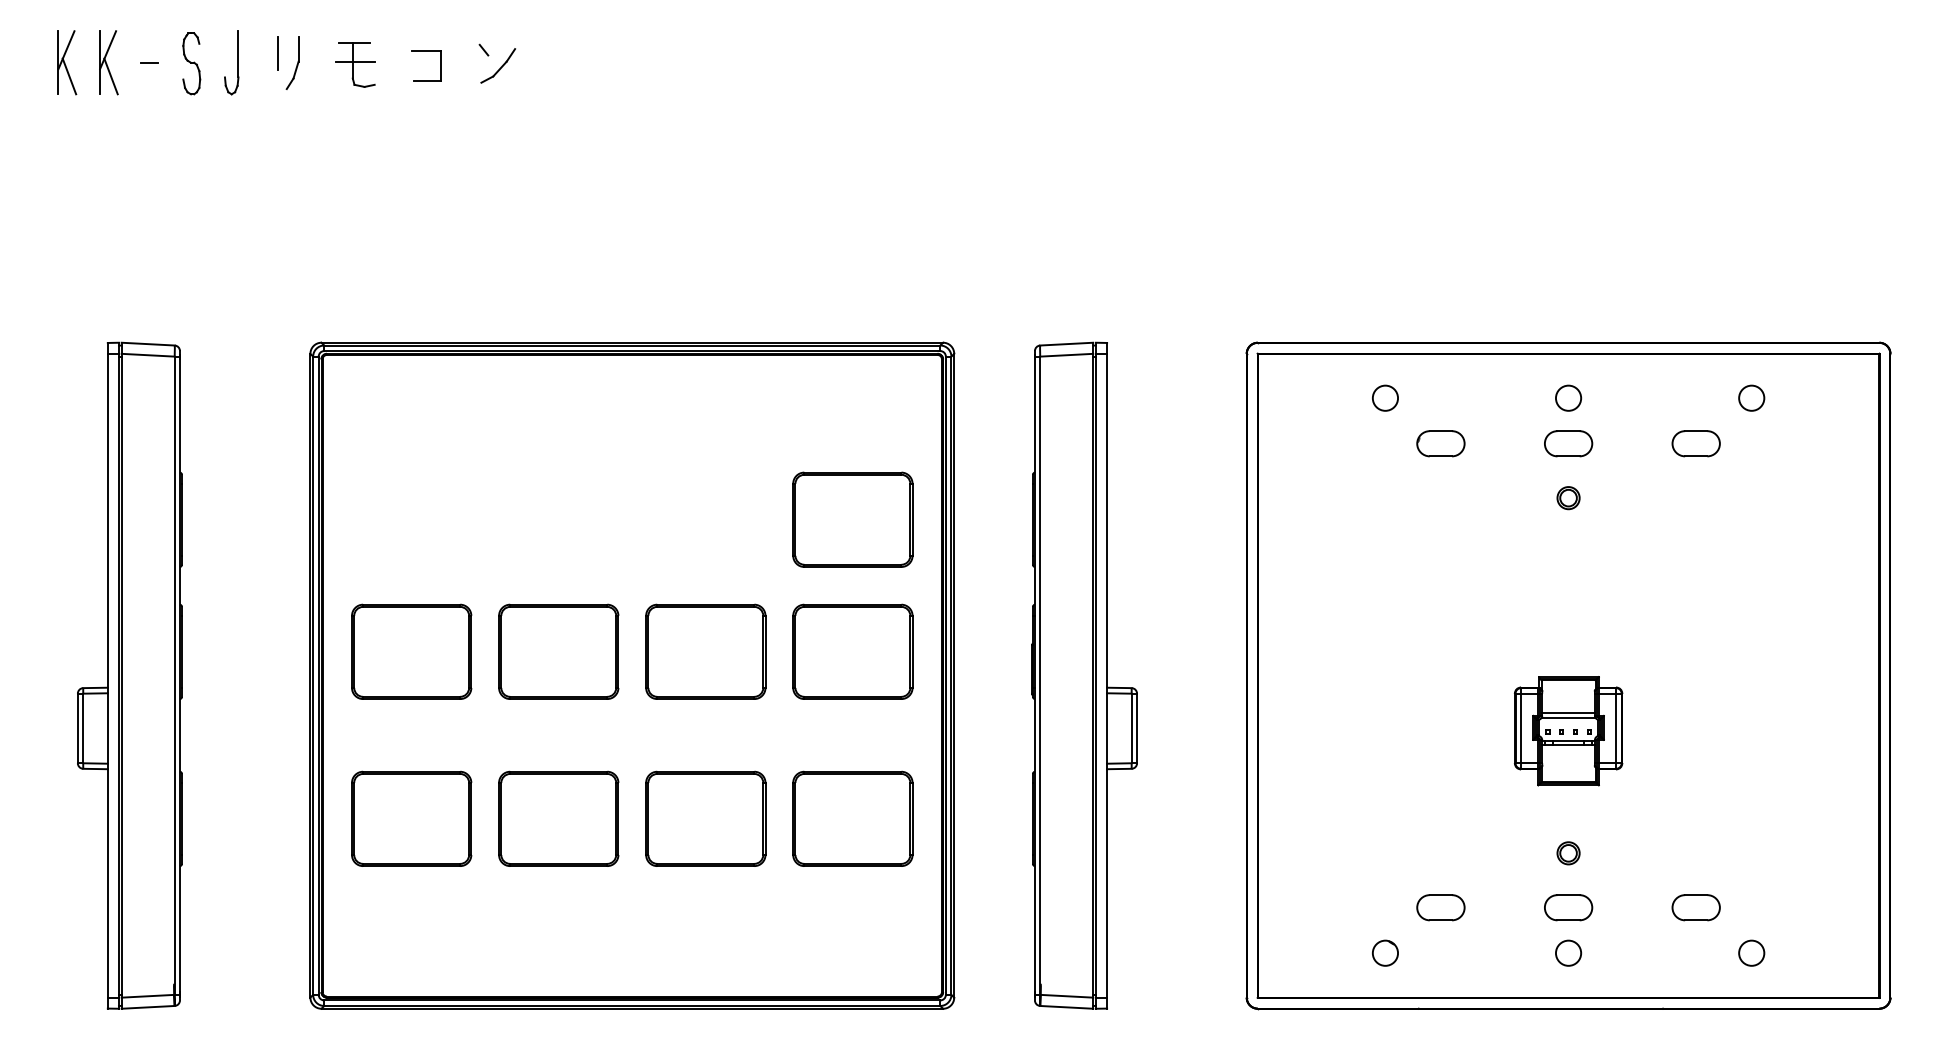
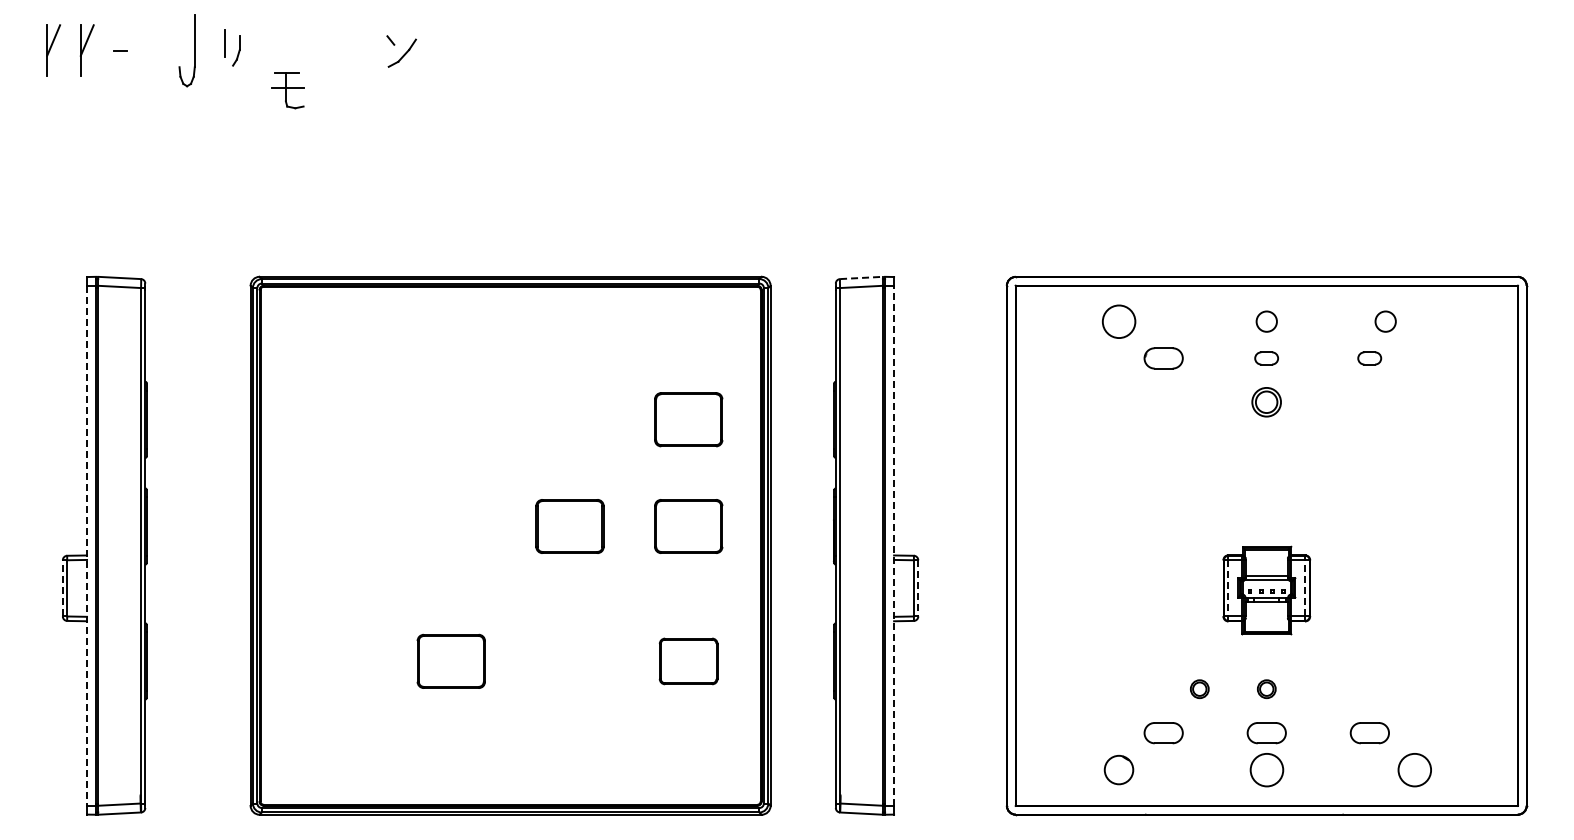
part: (426, 51) -> (344, 41), removed
part: (230, 62) -> (186, 50), size x1.4
part: (292, 62) -> (236, 50), size x0.7
part: (191, 63) -> (154, 51), removed
part: (354, 64) -> (287, 90), moved
line: (68, 76) -> (55, 61), removed
line: (110, 76) -> (89, 61), removed
line: (1066, 343) -> (861, 277), solid -> dashed
circle: (1384, 398) -> (1118, 321), size x1.6
circle: (1751, 398) -> (1385, 321), moved
part: (1568, 443) -> (1266, 358), size x0.6
part: (1695, 443) -> (1369, 358), size x0.6
part: (1568, 498) -> (1266, 402), size x1.6
part: (852, 519) -> (688, 419), size x0.7
part: (411, 651) -> (332, 526), removed
part: (559, 651) -> (451, 526), removed
part: (705, 651) -> (569, 526), size x0.7
part: (852, 651) -> (688, 526), size x0.7
line: (108, 675) -> (87, 545), solid -> dashed
line: (1107, 675) -> (894, 545), solid -> dashed
line: (77, 727) -> (62, 587), solid -> dashed
line: (1616, 727) -> (1305, 587), solid -> dashed
line: (1137, 728) -> (918, 588), solid -> dashed
line: (1521, 728) -> (1228, 588), solid -> dashed
part: (411, 819) -> (332, 661), removed
part: (559, 819) -> (451, 661), size x0.7
part: (705, 819) -> (569, 661), removed
part: (852, 819) -> (688, 661), size x0.6
part: (1485, 853) -> (1199, 689), added
circle: (1384, 952) -> (1118, 769), size x1.4
circle: (1568, 952) -> (1266, 769), size x1.6
circle: (1751, 952) -> (1414, 769), size x1.6

